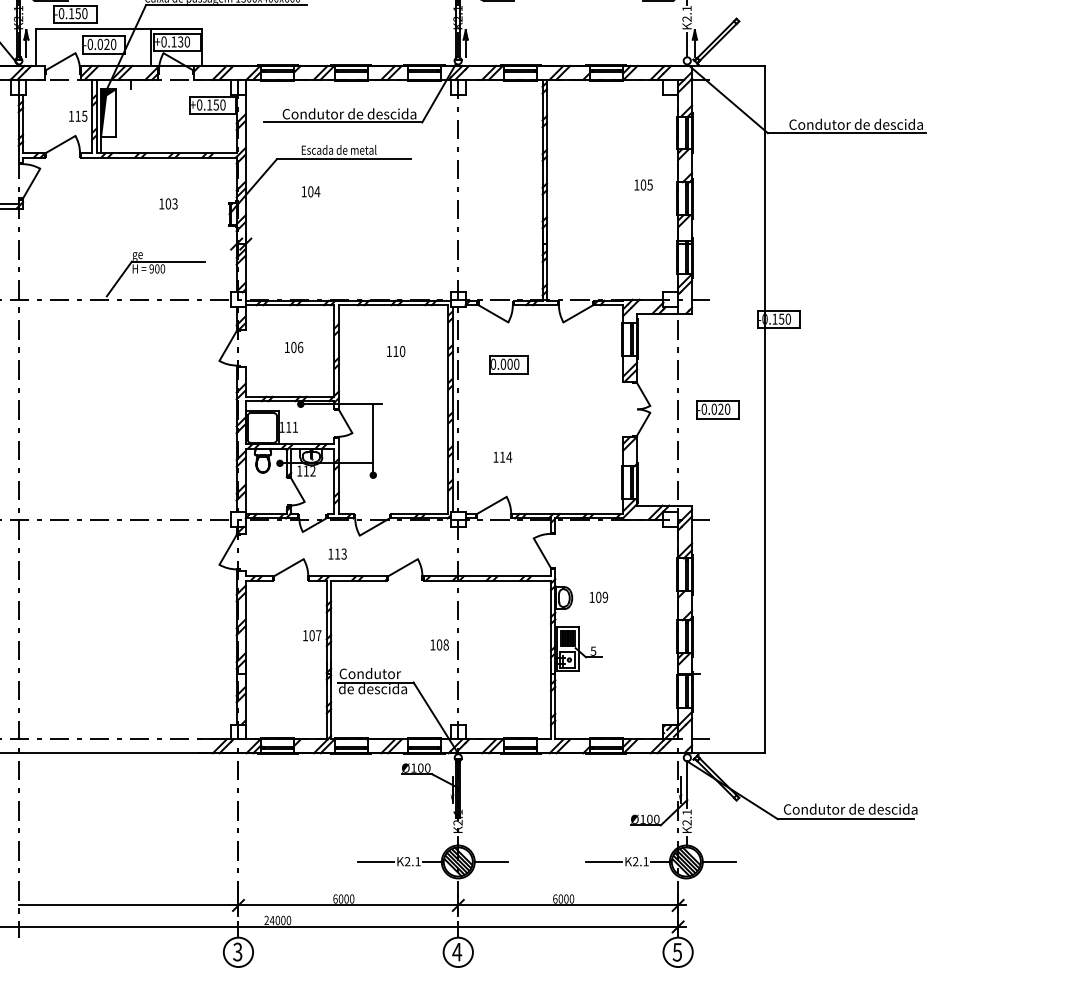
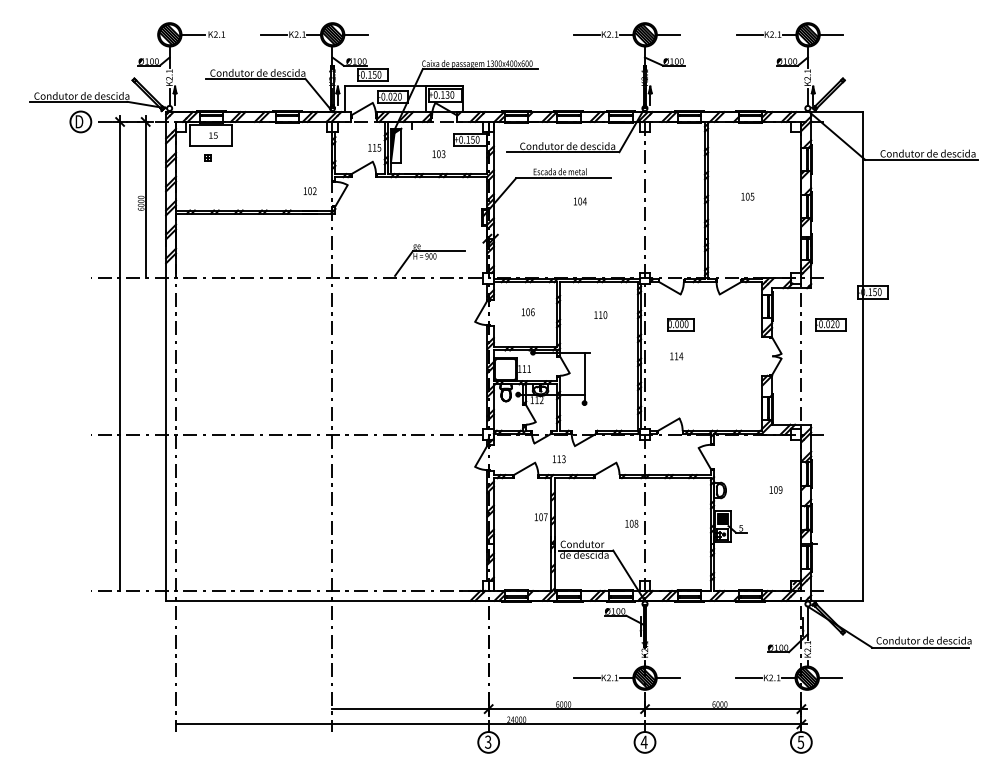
text: (643, 184) -> (747, 196), moved
text: (311, 191) -> (580, 201), moved
text: (167, 204) -> (438, 154), moved
part: (717, 409) -> (830, 324), moved
text: (502, 457) -> (676, 356), moved
text: (598, 596) -> (775, 489), moved

